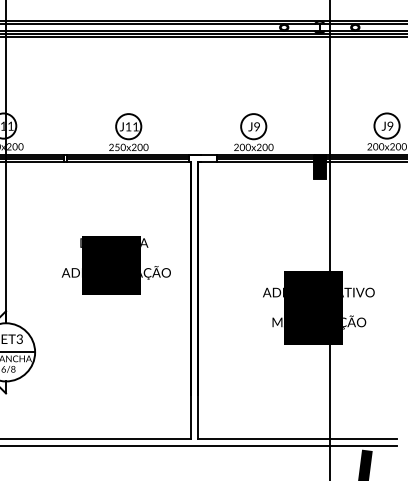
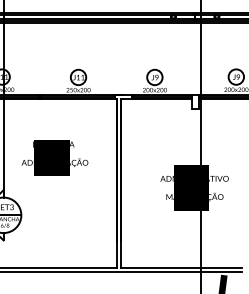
hatch: (318, 166) -> (194, 101), removed
text: (115, 264) -> (54, 157), moved

